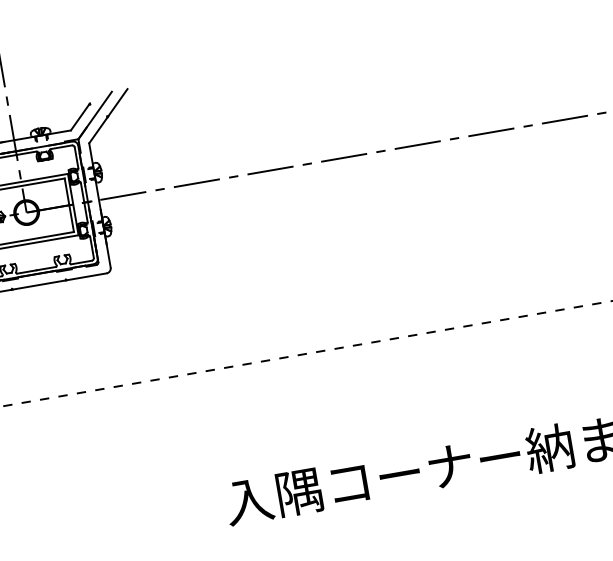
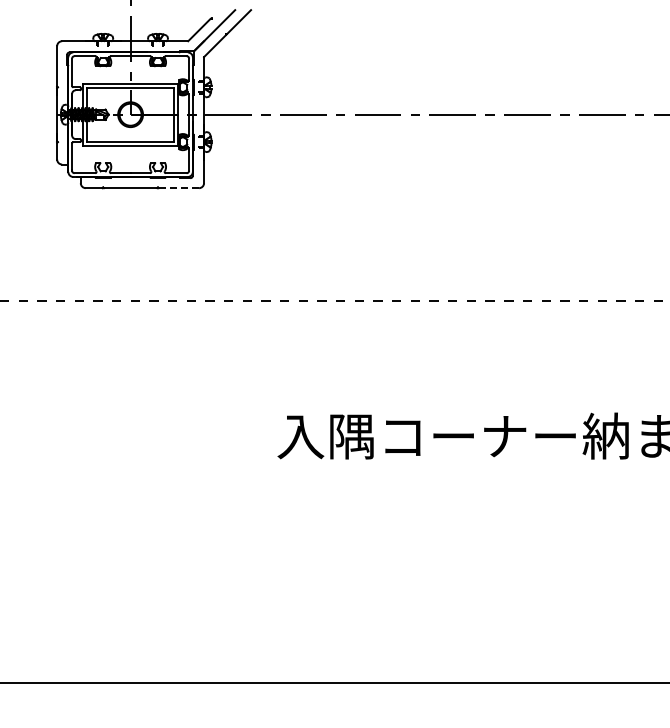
line: (87, 277) -> (179, 188), solid -> dashed

